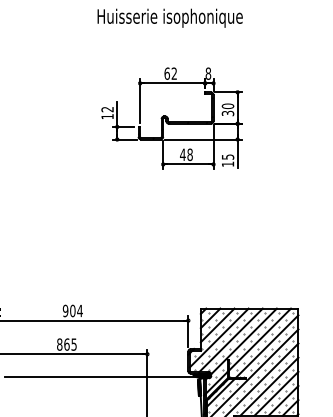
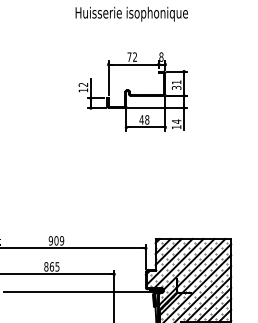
text: (167, 72) -> (129, 56), 62 -> 72
text: (227, 106) -> (176, 82), 30 -> 31
text: (227, 156) -> (176, 121), 15 -> 14
text: (79, 310) -> (61, 240), 904 -> 909

